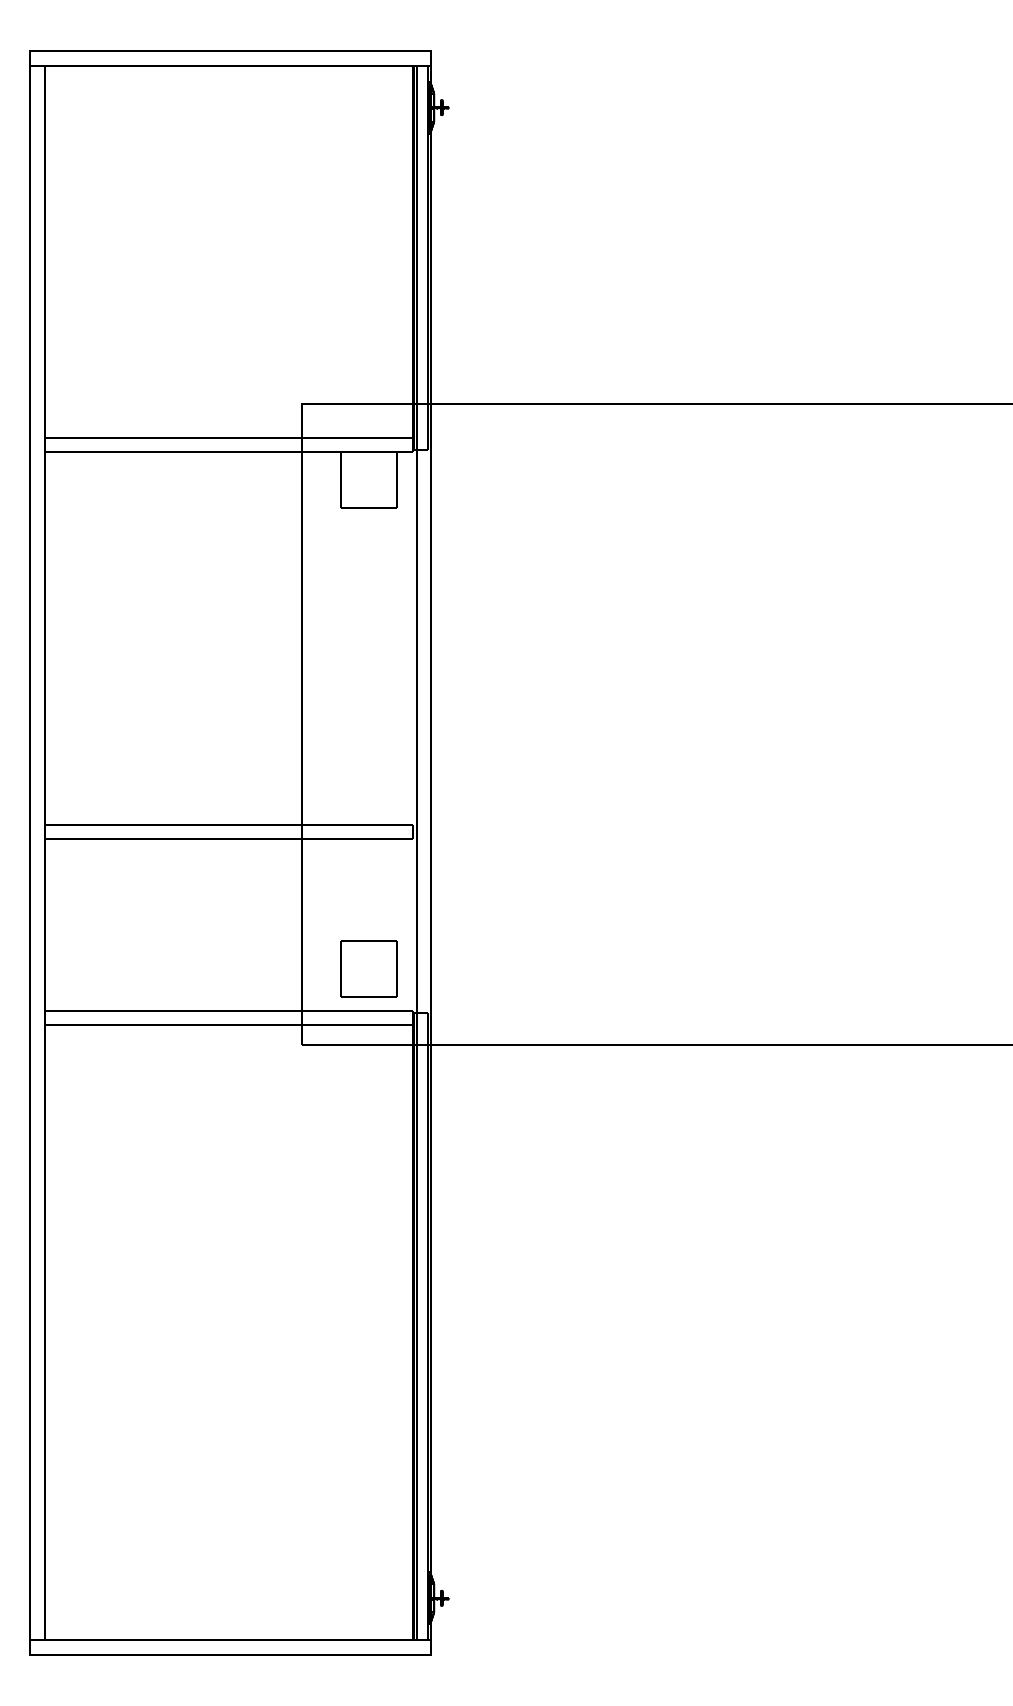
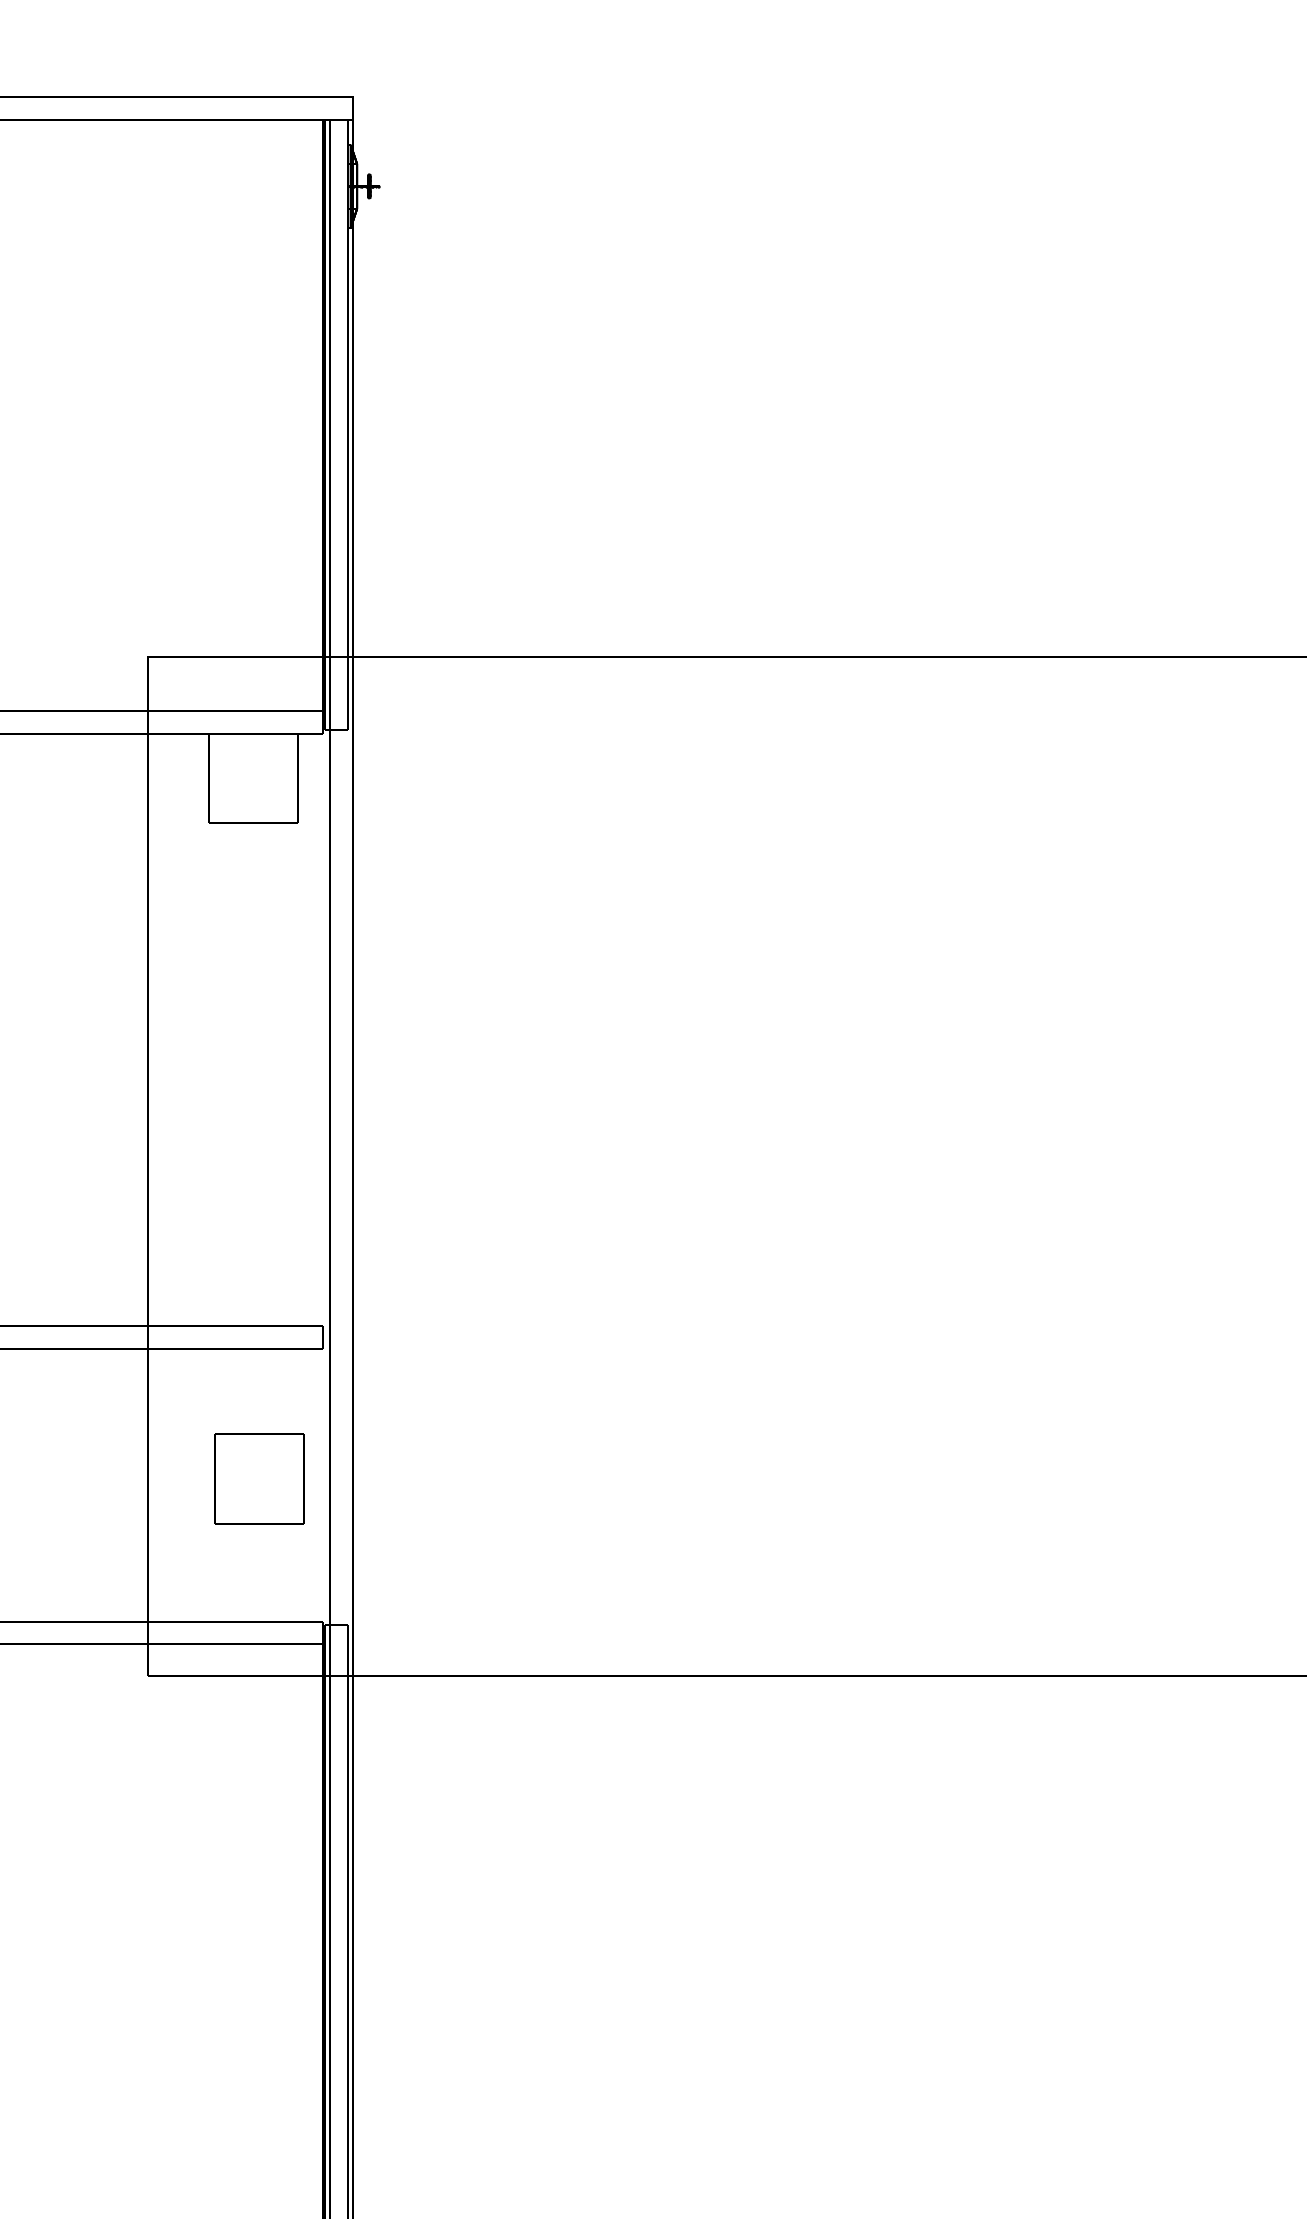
part: (368, 968) -> (259, 1477), moved

